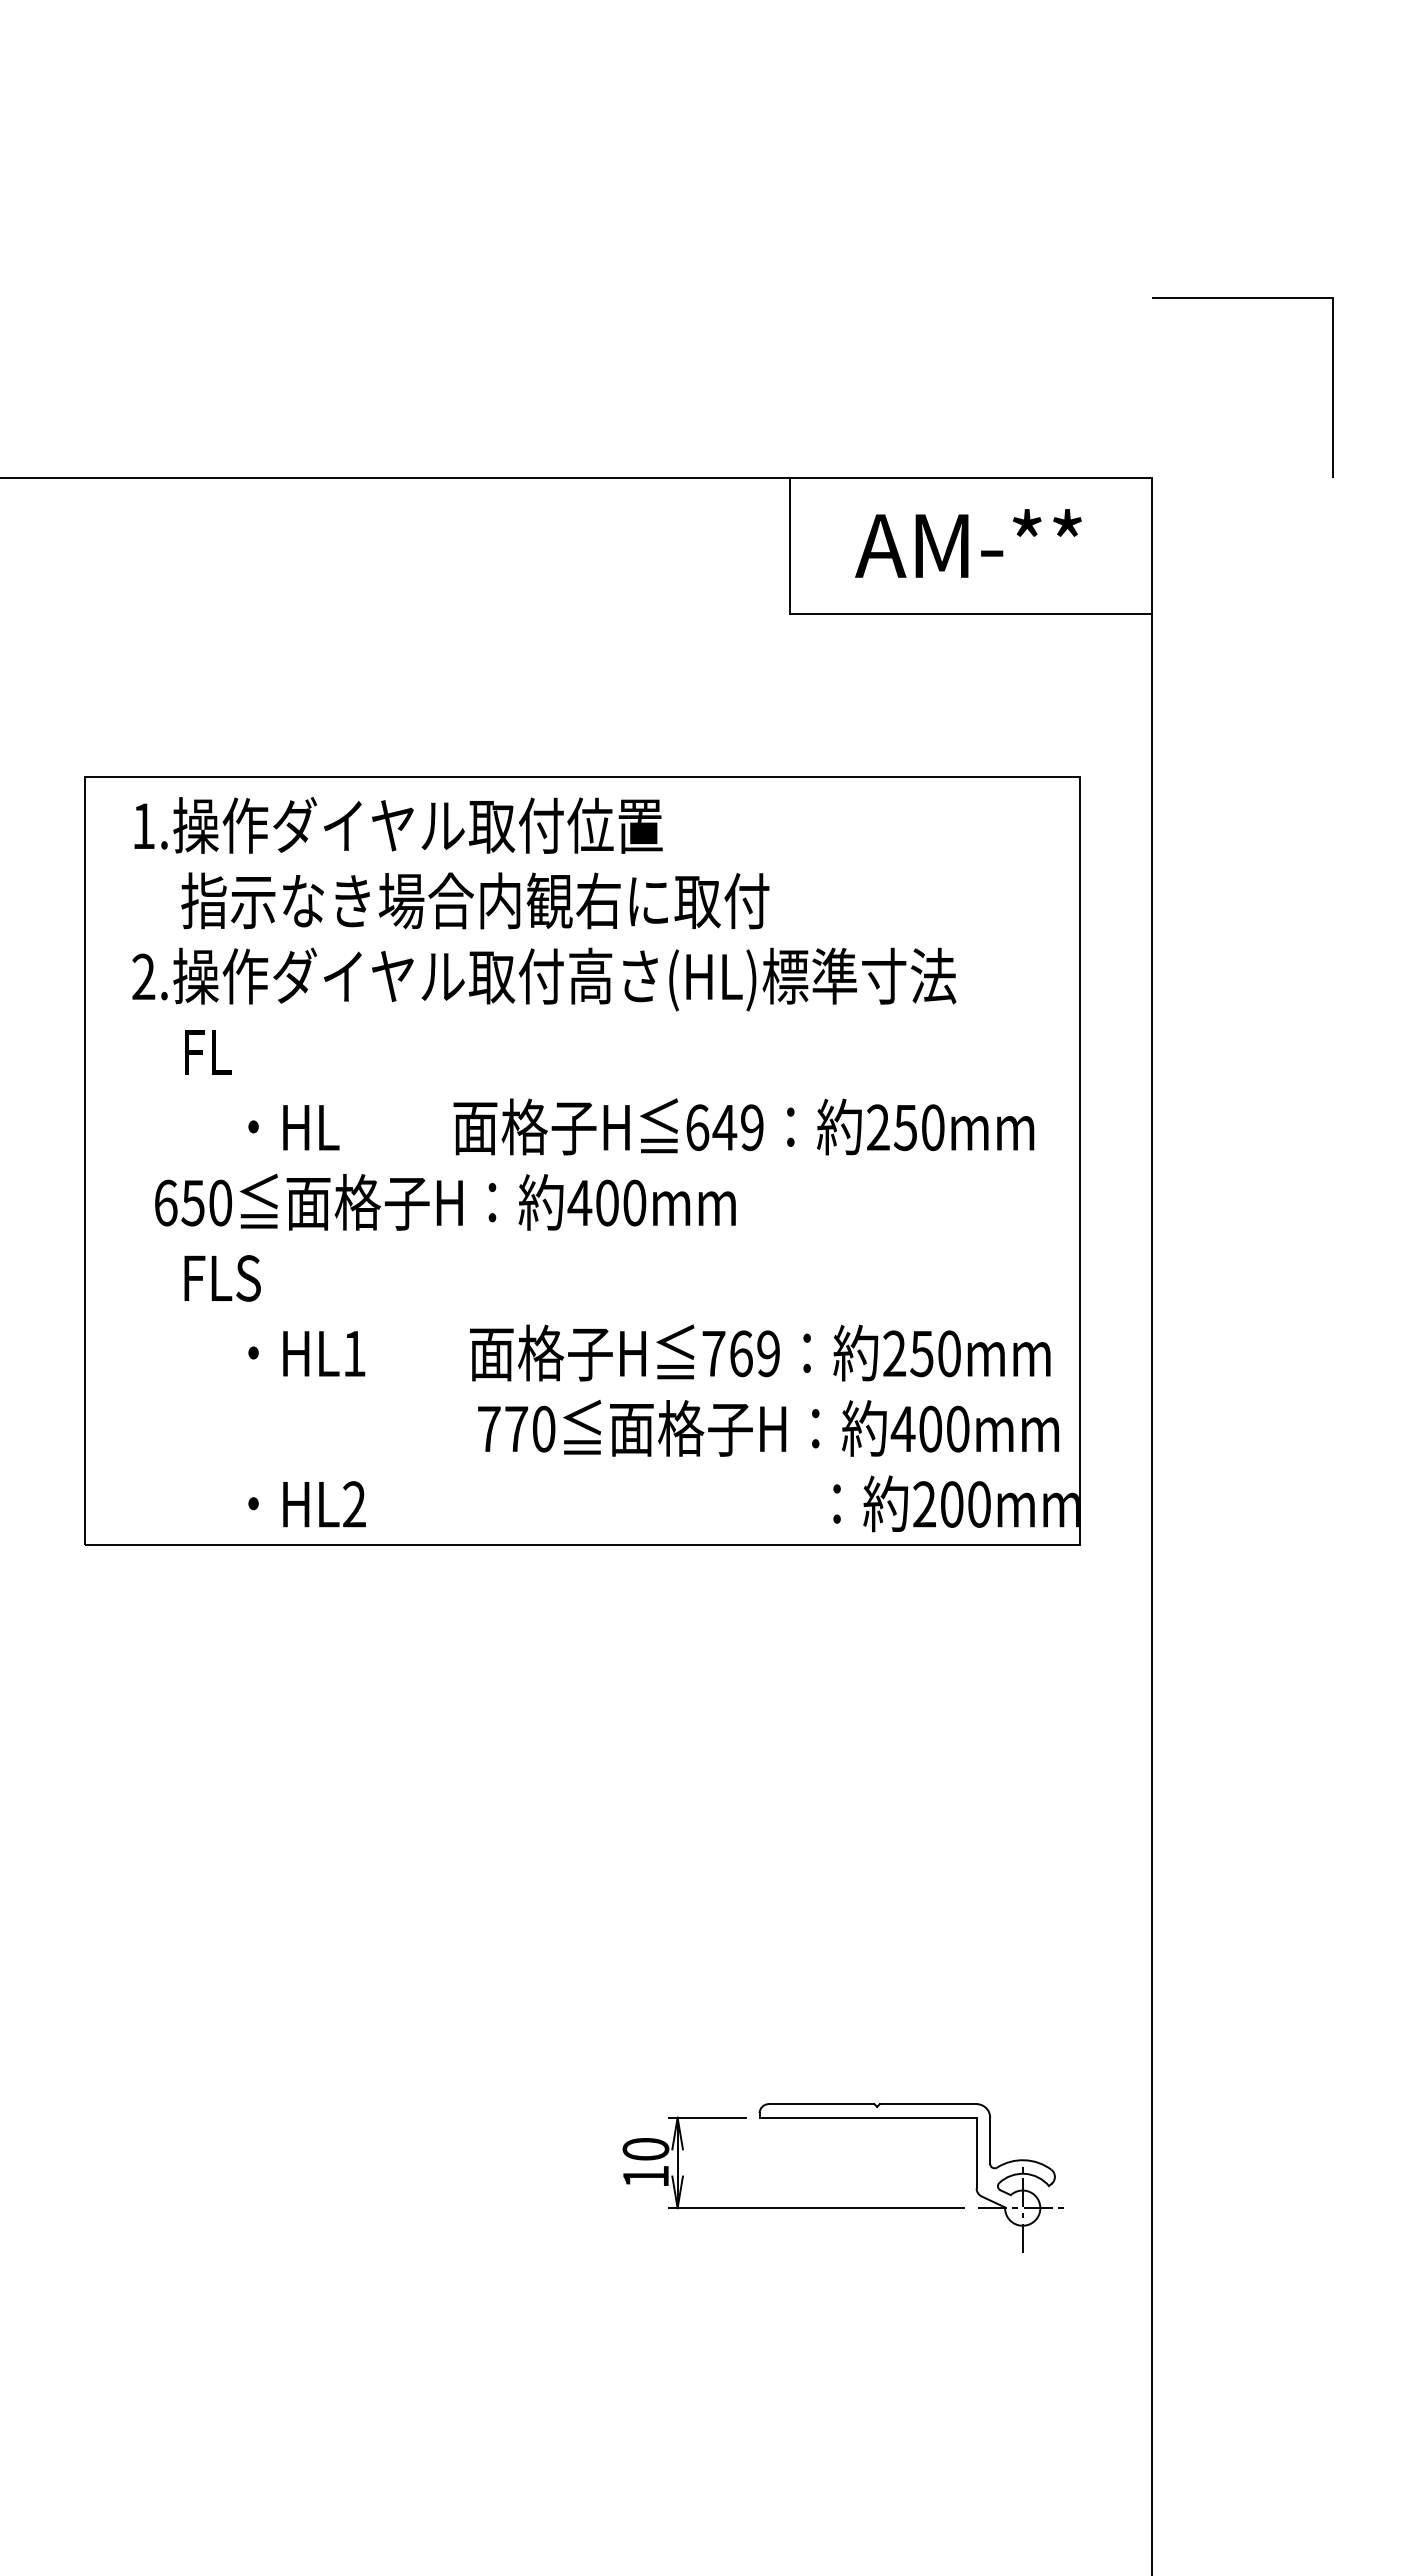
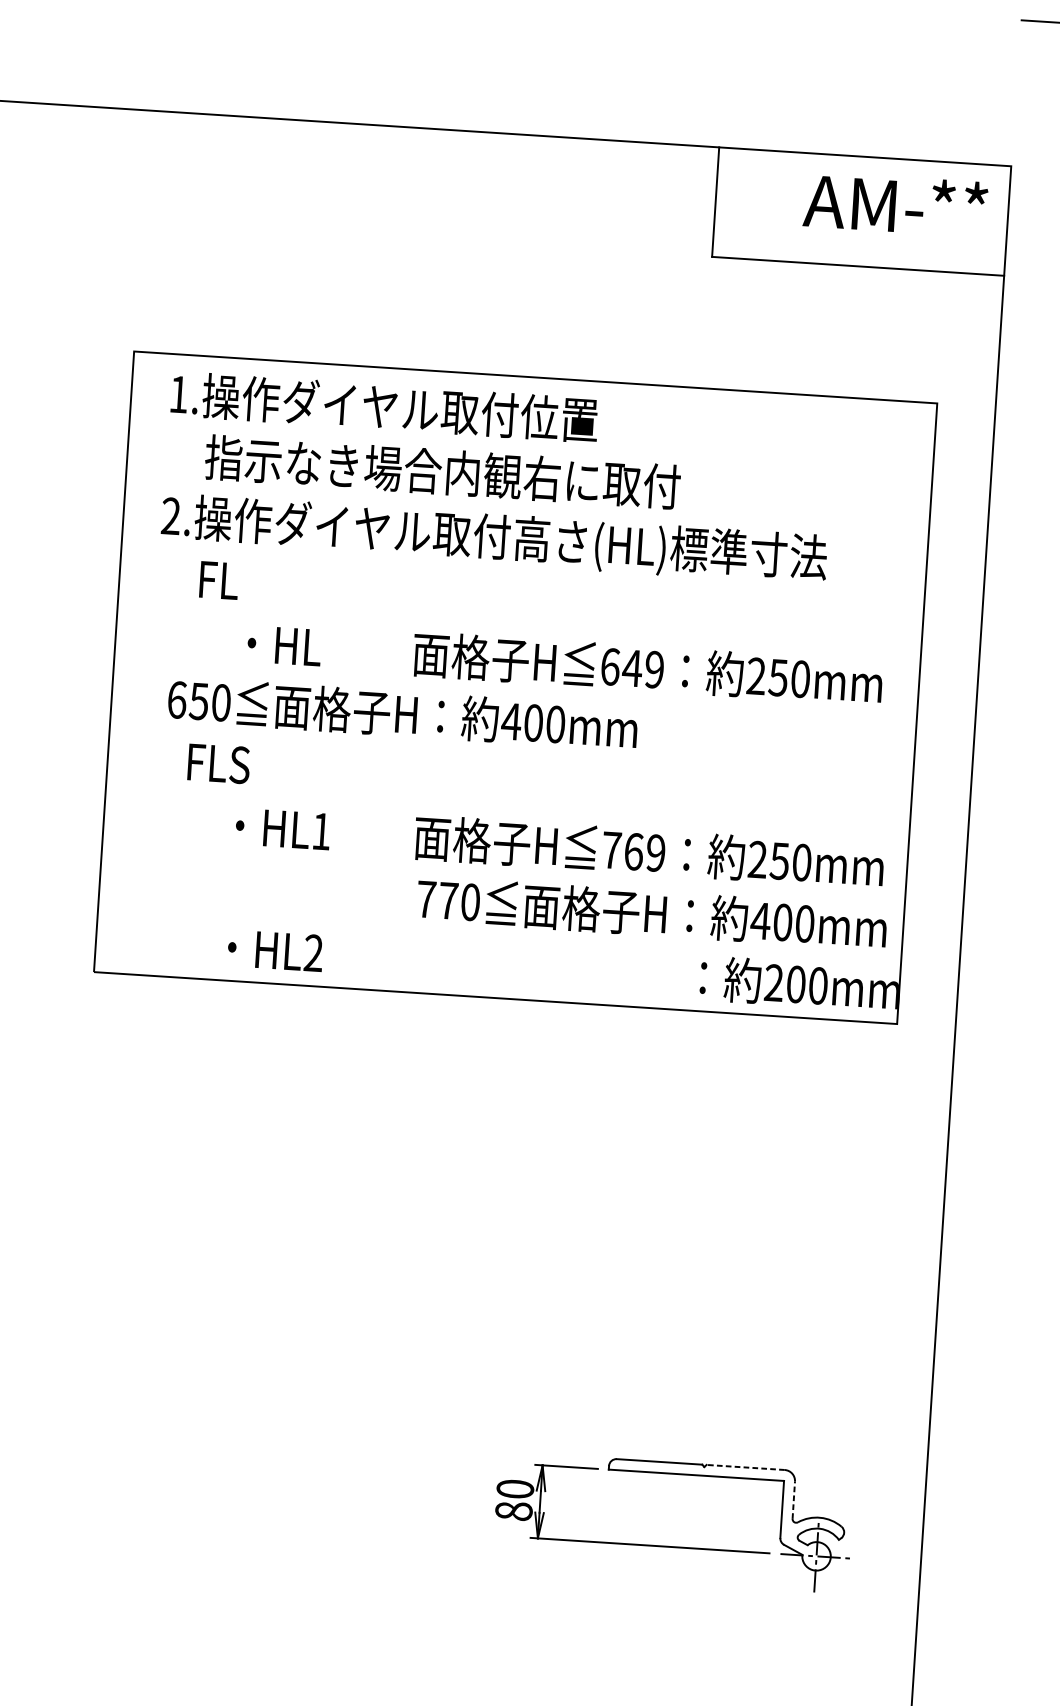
text: (968, 543) -> (895, 204), moved
line: (927, 2104) -> (745, 1467), solid -> dashed
line: (990, 2140) -> (794, 1500), solid -> dashed
text: (645, 2176) -> (513, 1511), 10 -> 80

